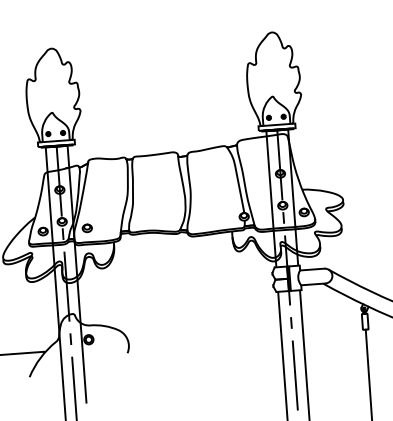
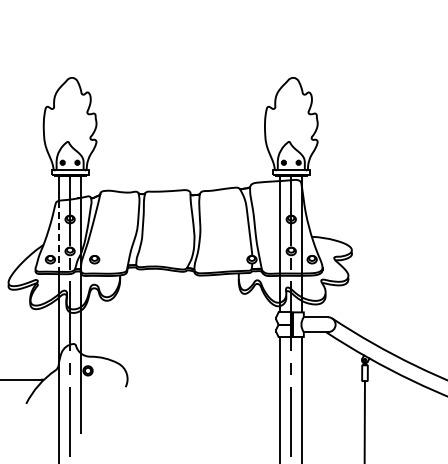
line: (50, 207) -> (59, 236), solid -> dashed

